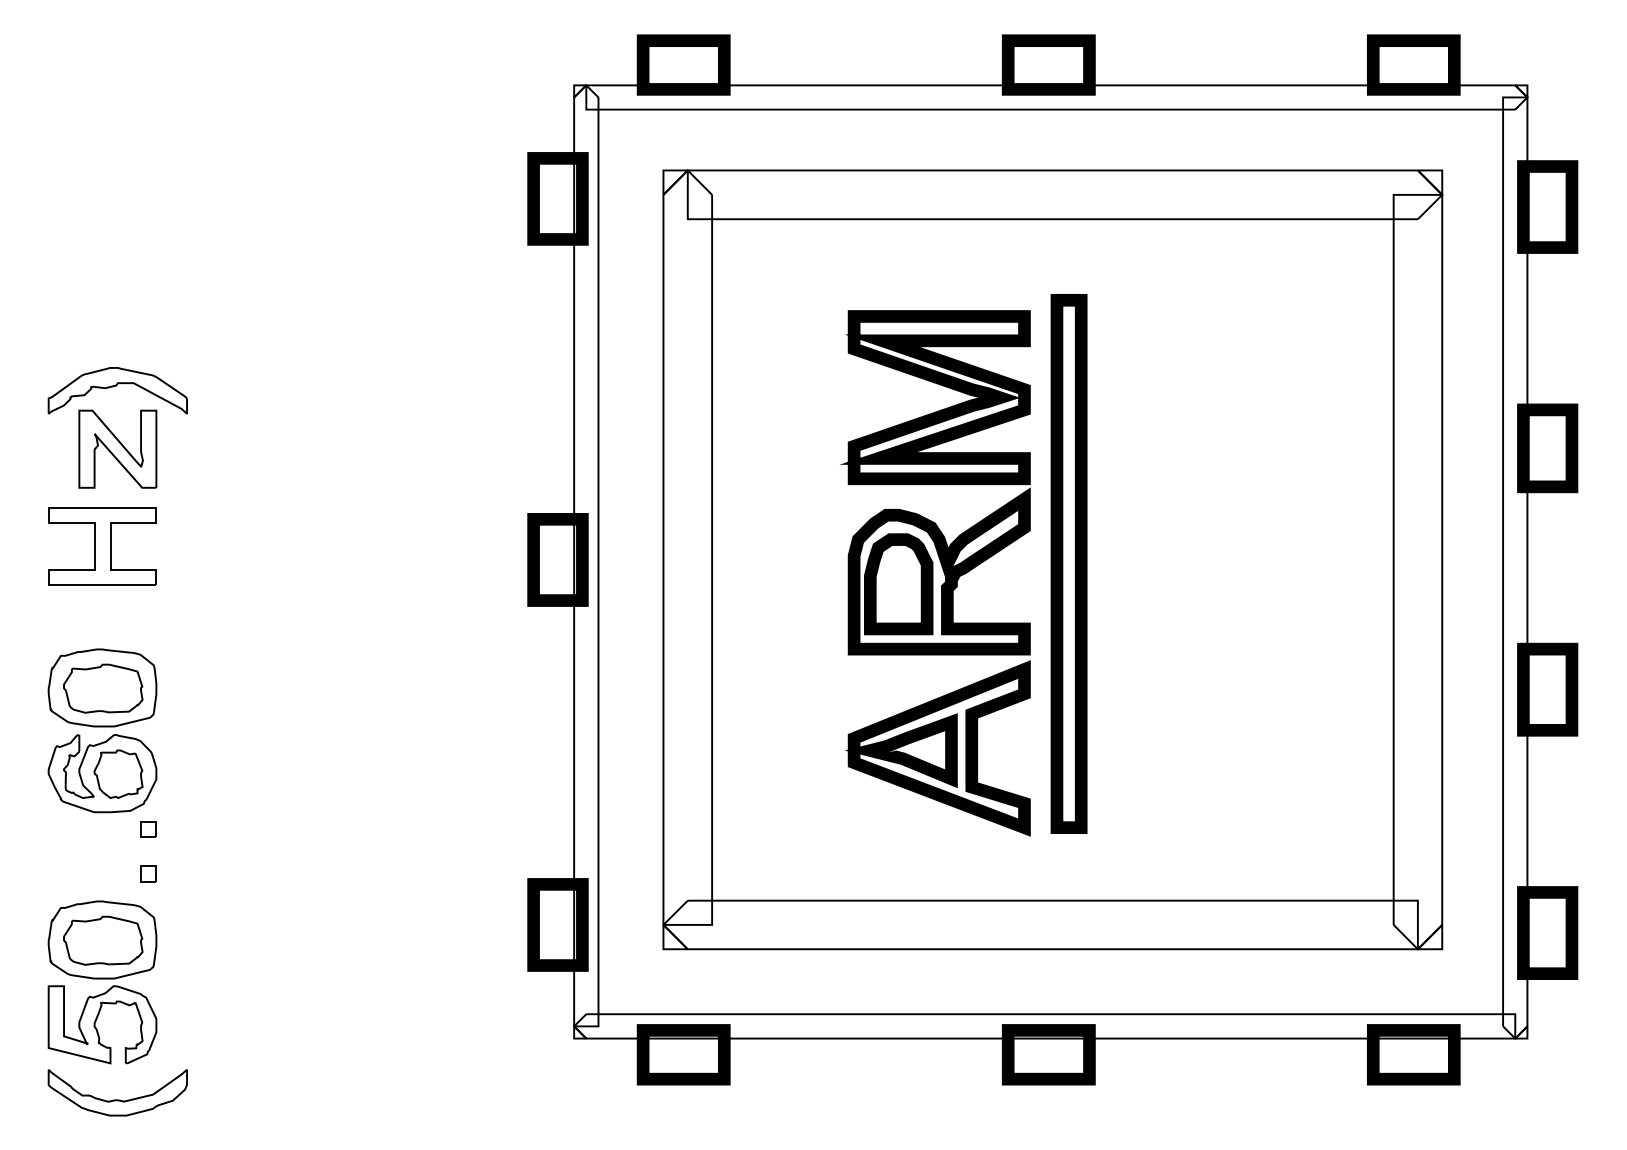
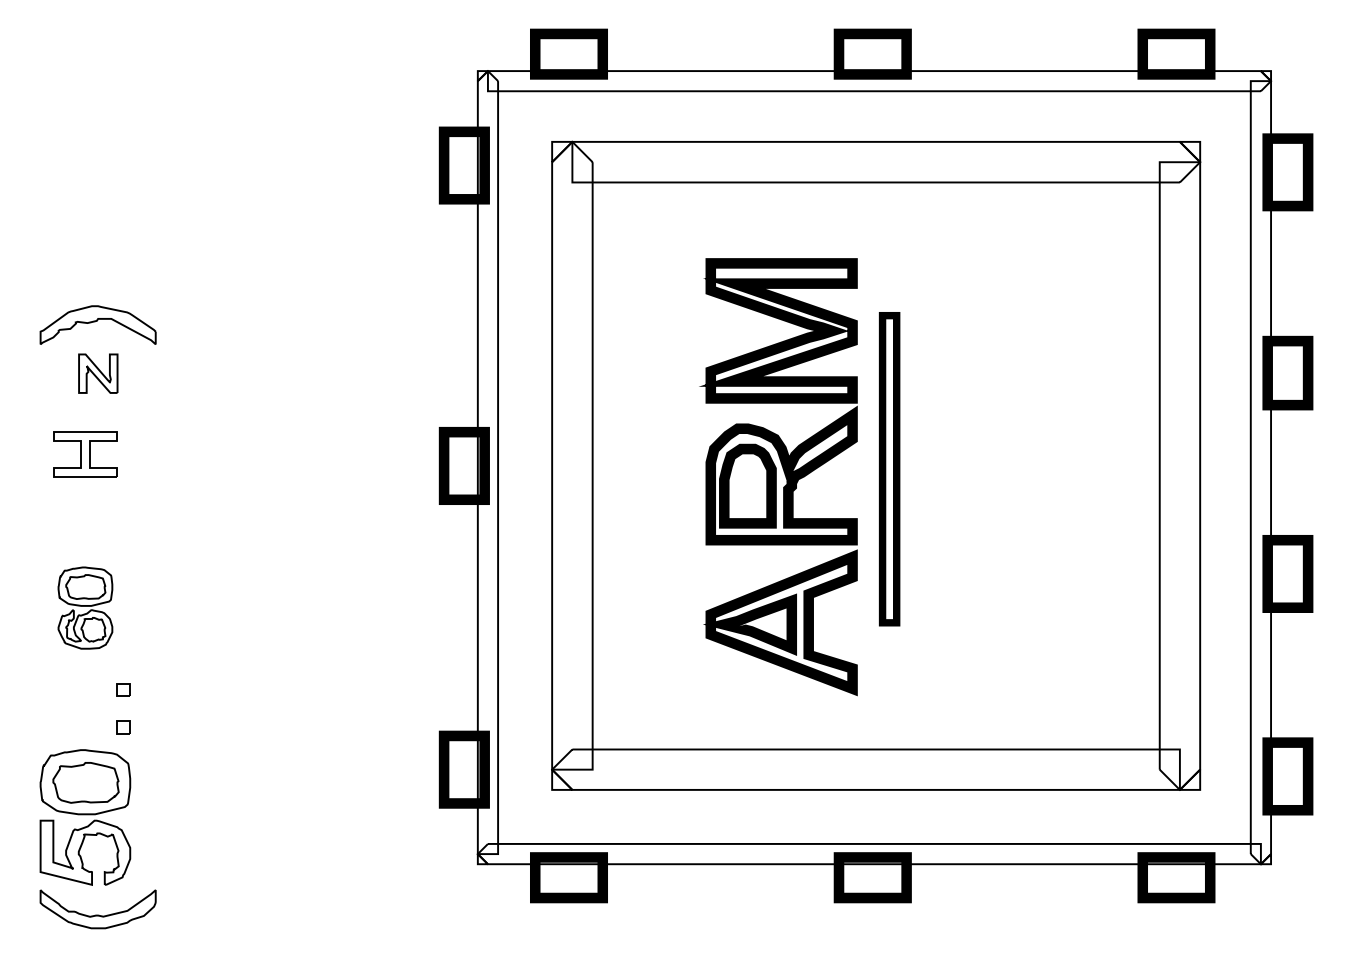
part: (118, 448) -> (98, 373), size x0.6
part: (102, 546) -> (85, 454), size x0.7
part: (1068, 562) -> (889, 468), size x0.7
part: (102, 730) -> (85, 607), size x0.6

